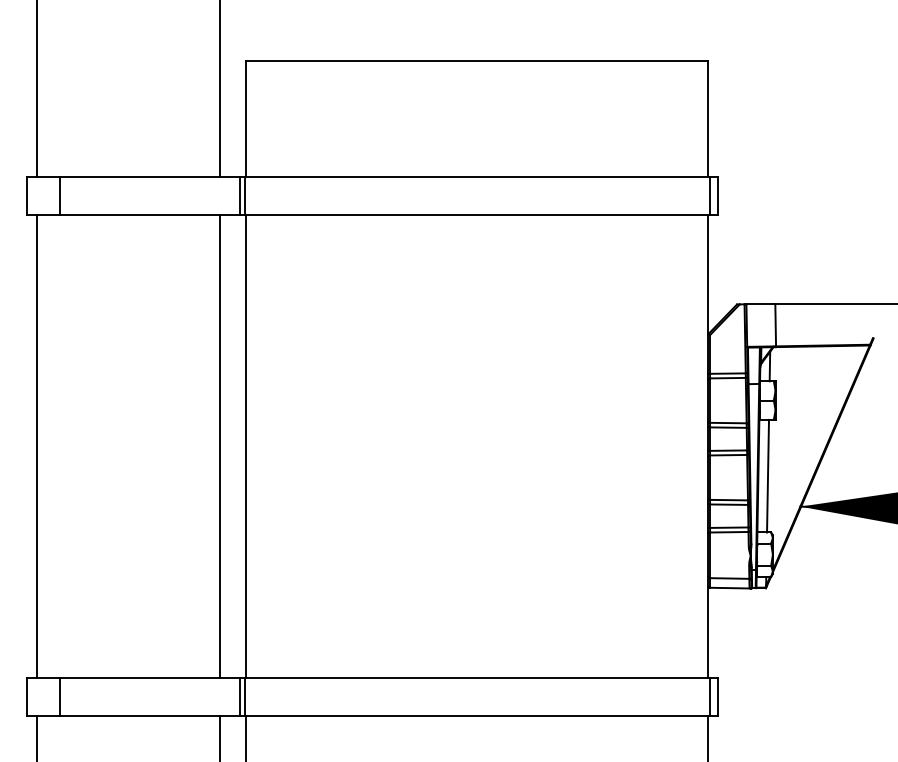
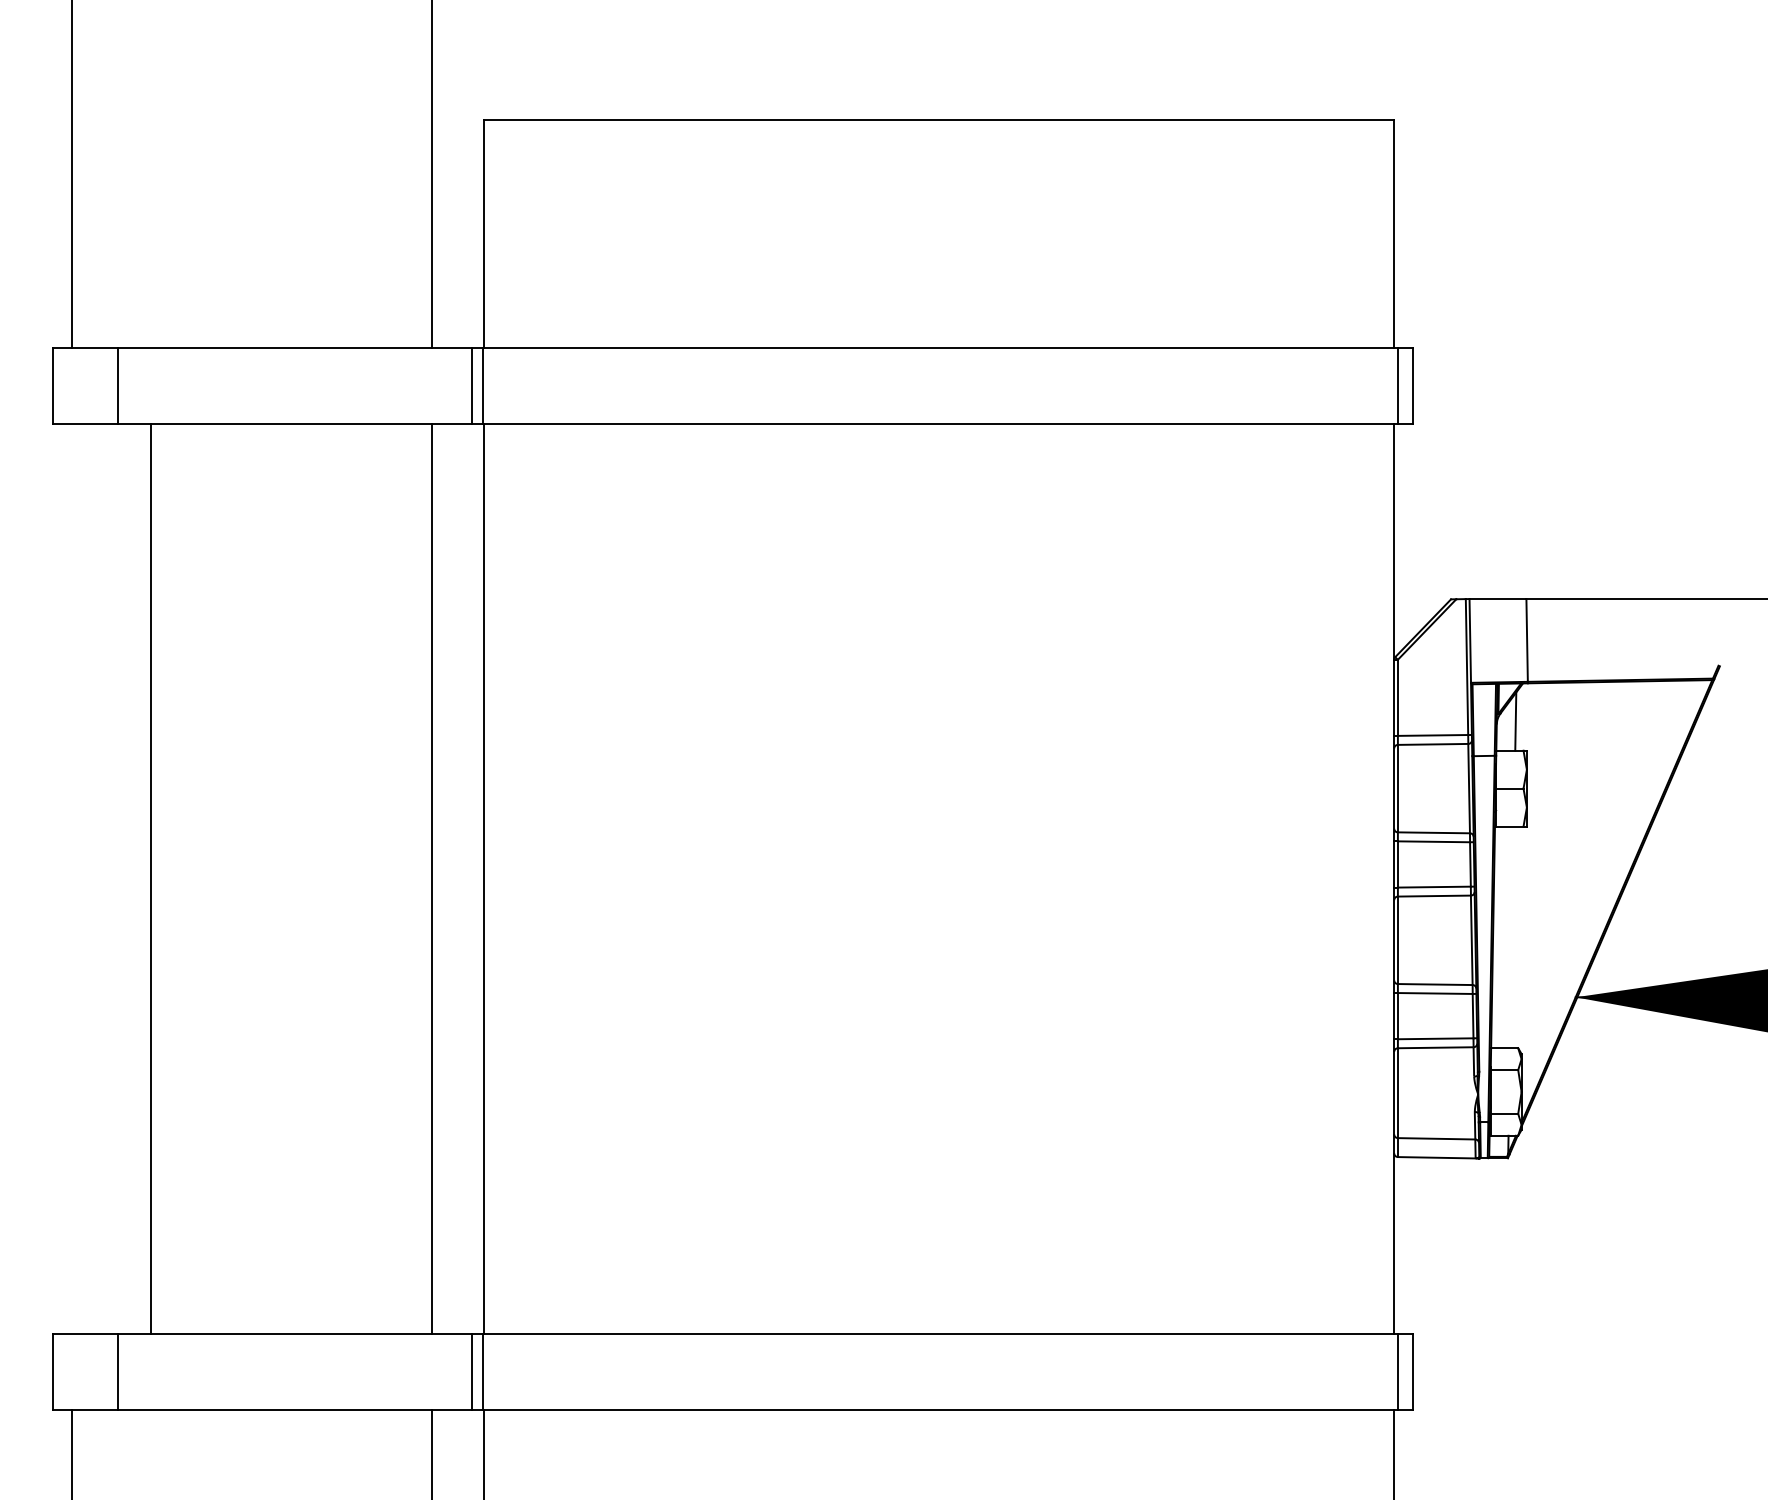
line: (36, 446) -> (150, 878), moved
line: (768, 475) -> (1512, 936), removed

